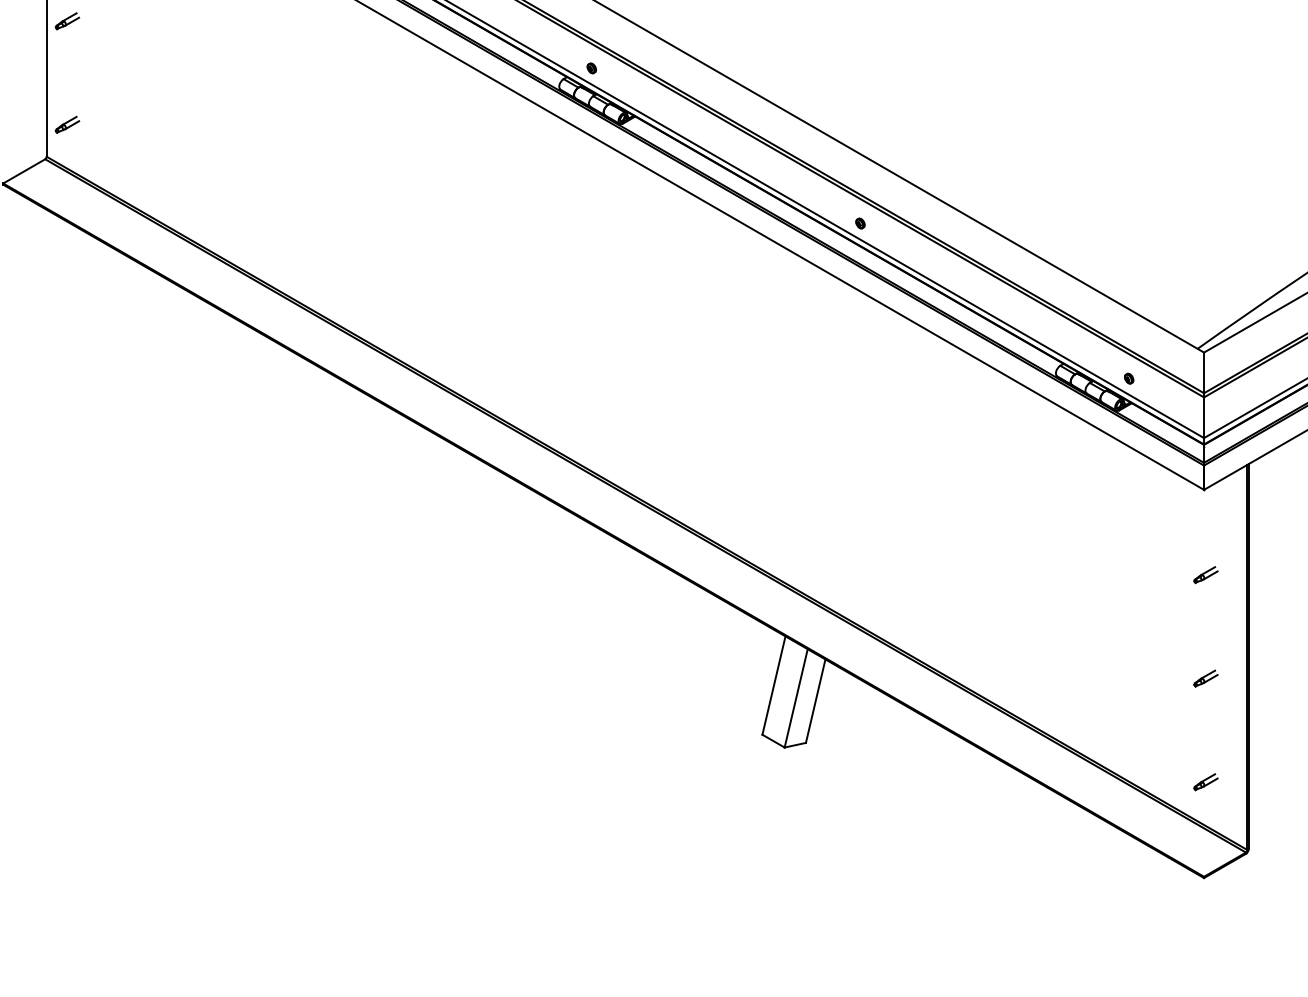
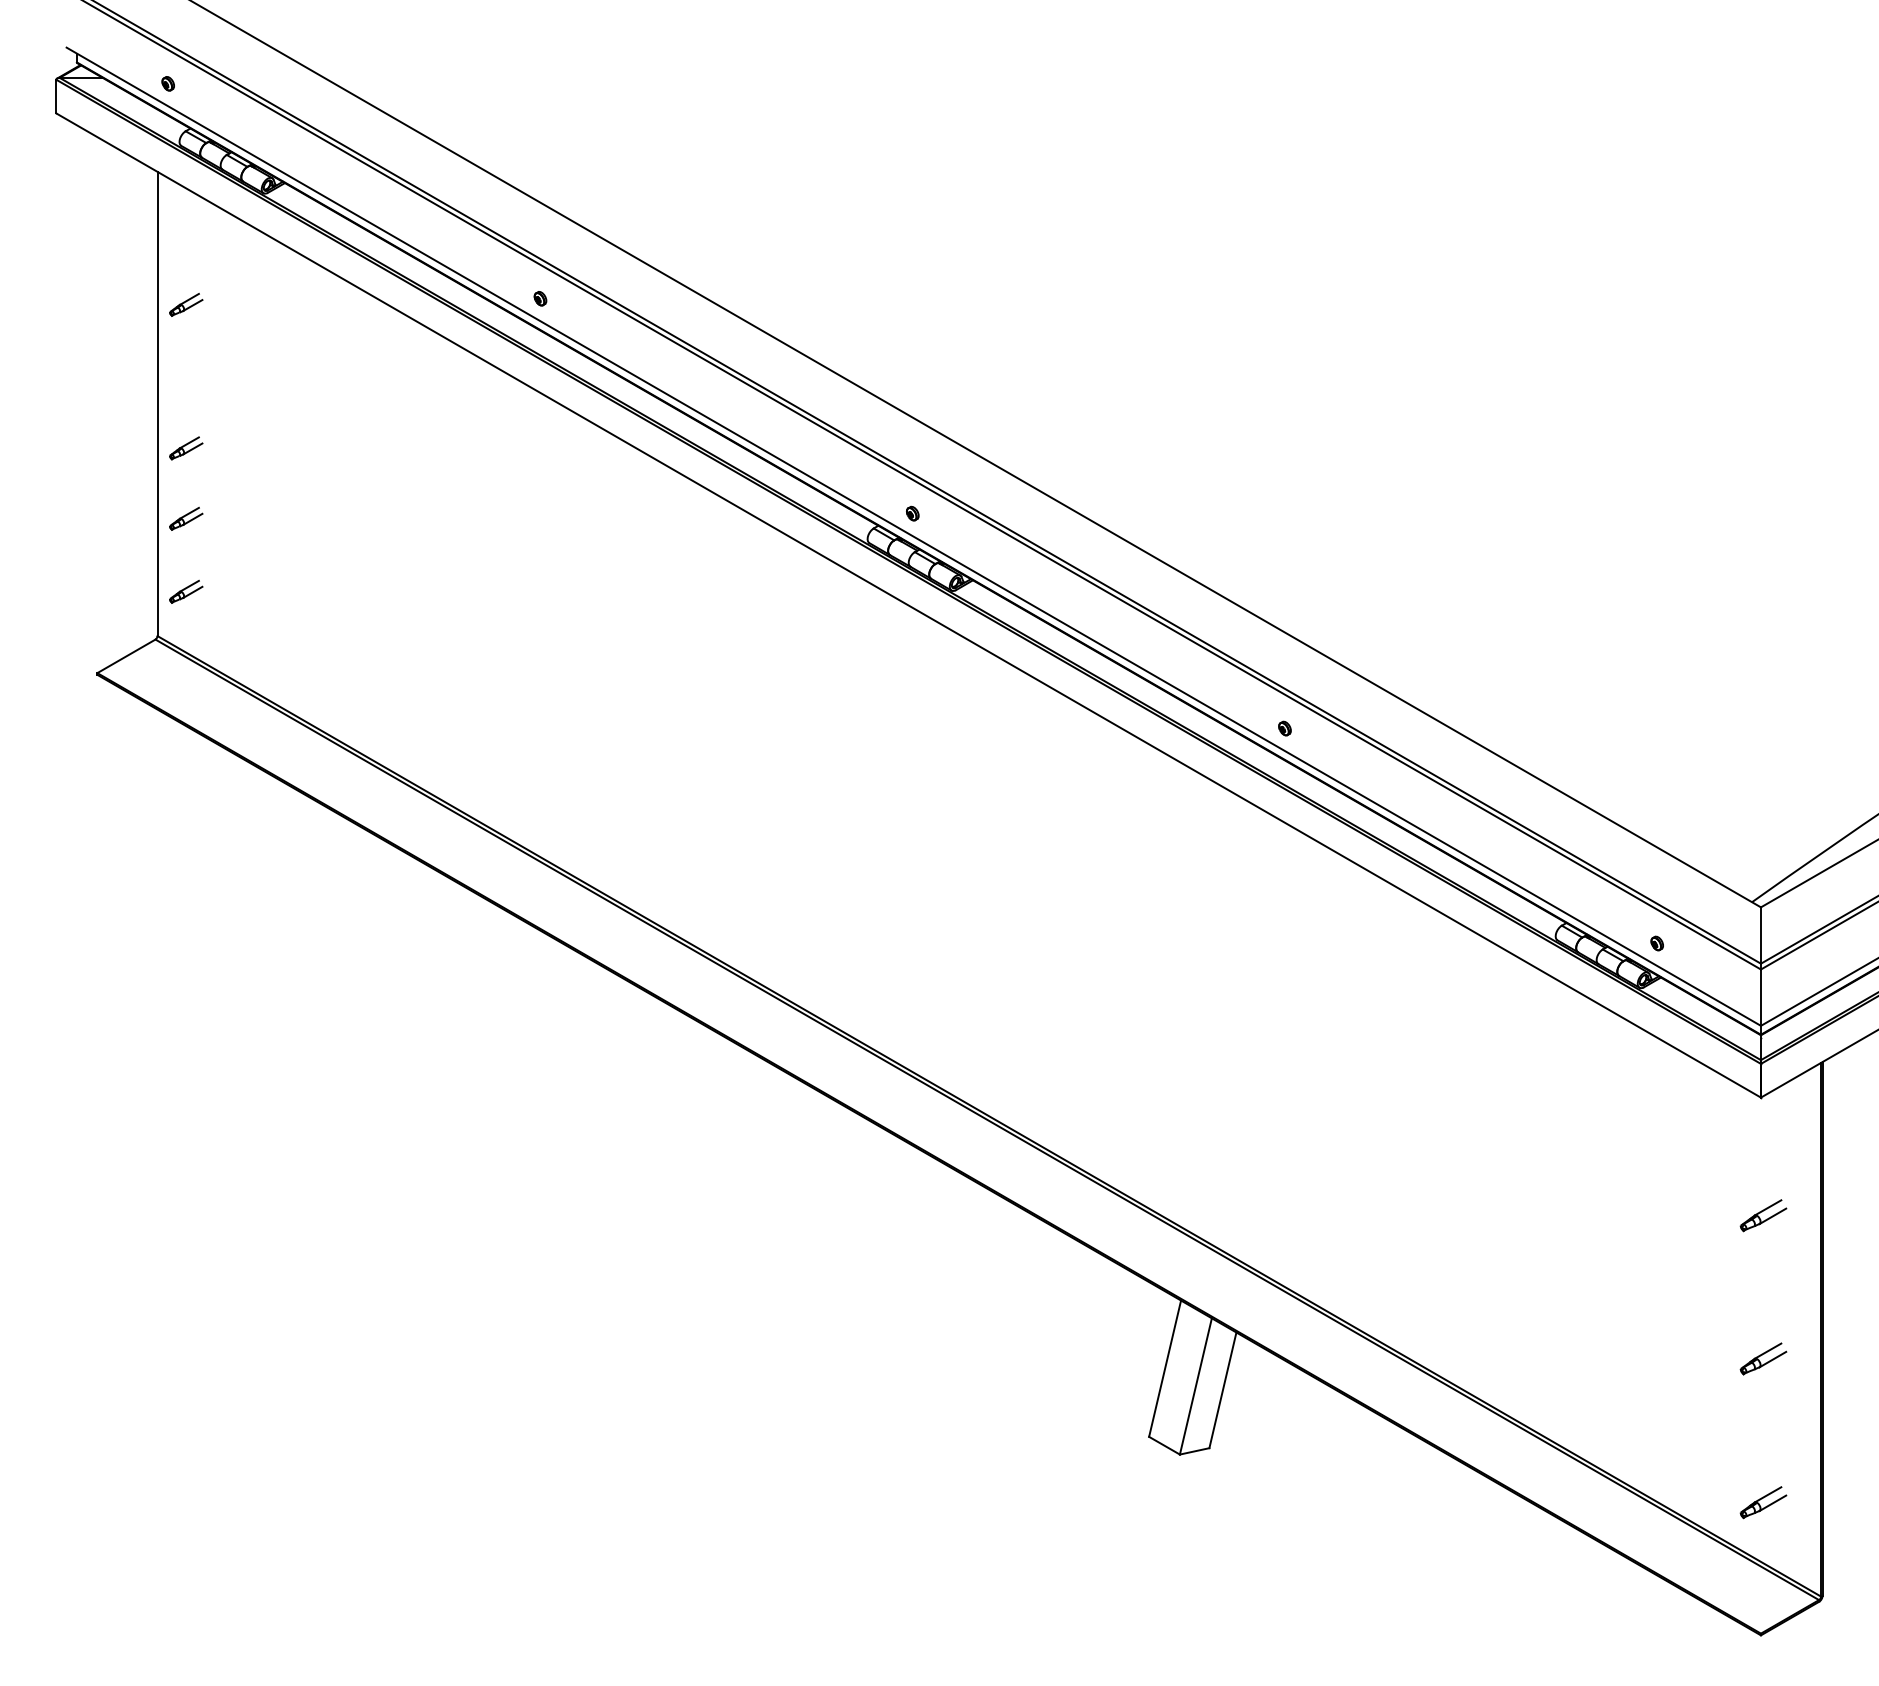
part: (67, 71) -> (186, 518), added
part: (1205, 574) -> (1763, 1215), size x1.4
part: (1205, 678) -> (1763, 1359), size x1.4
part: (1205, 782) -> (1763, 1502), size x1.4

